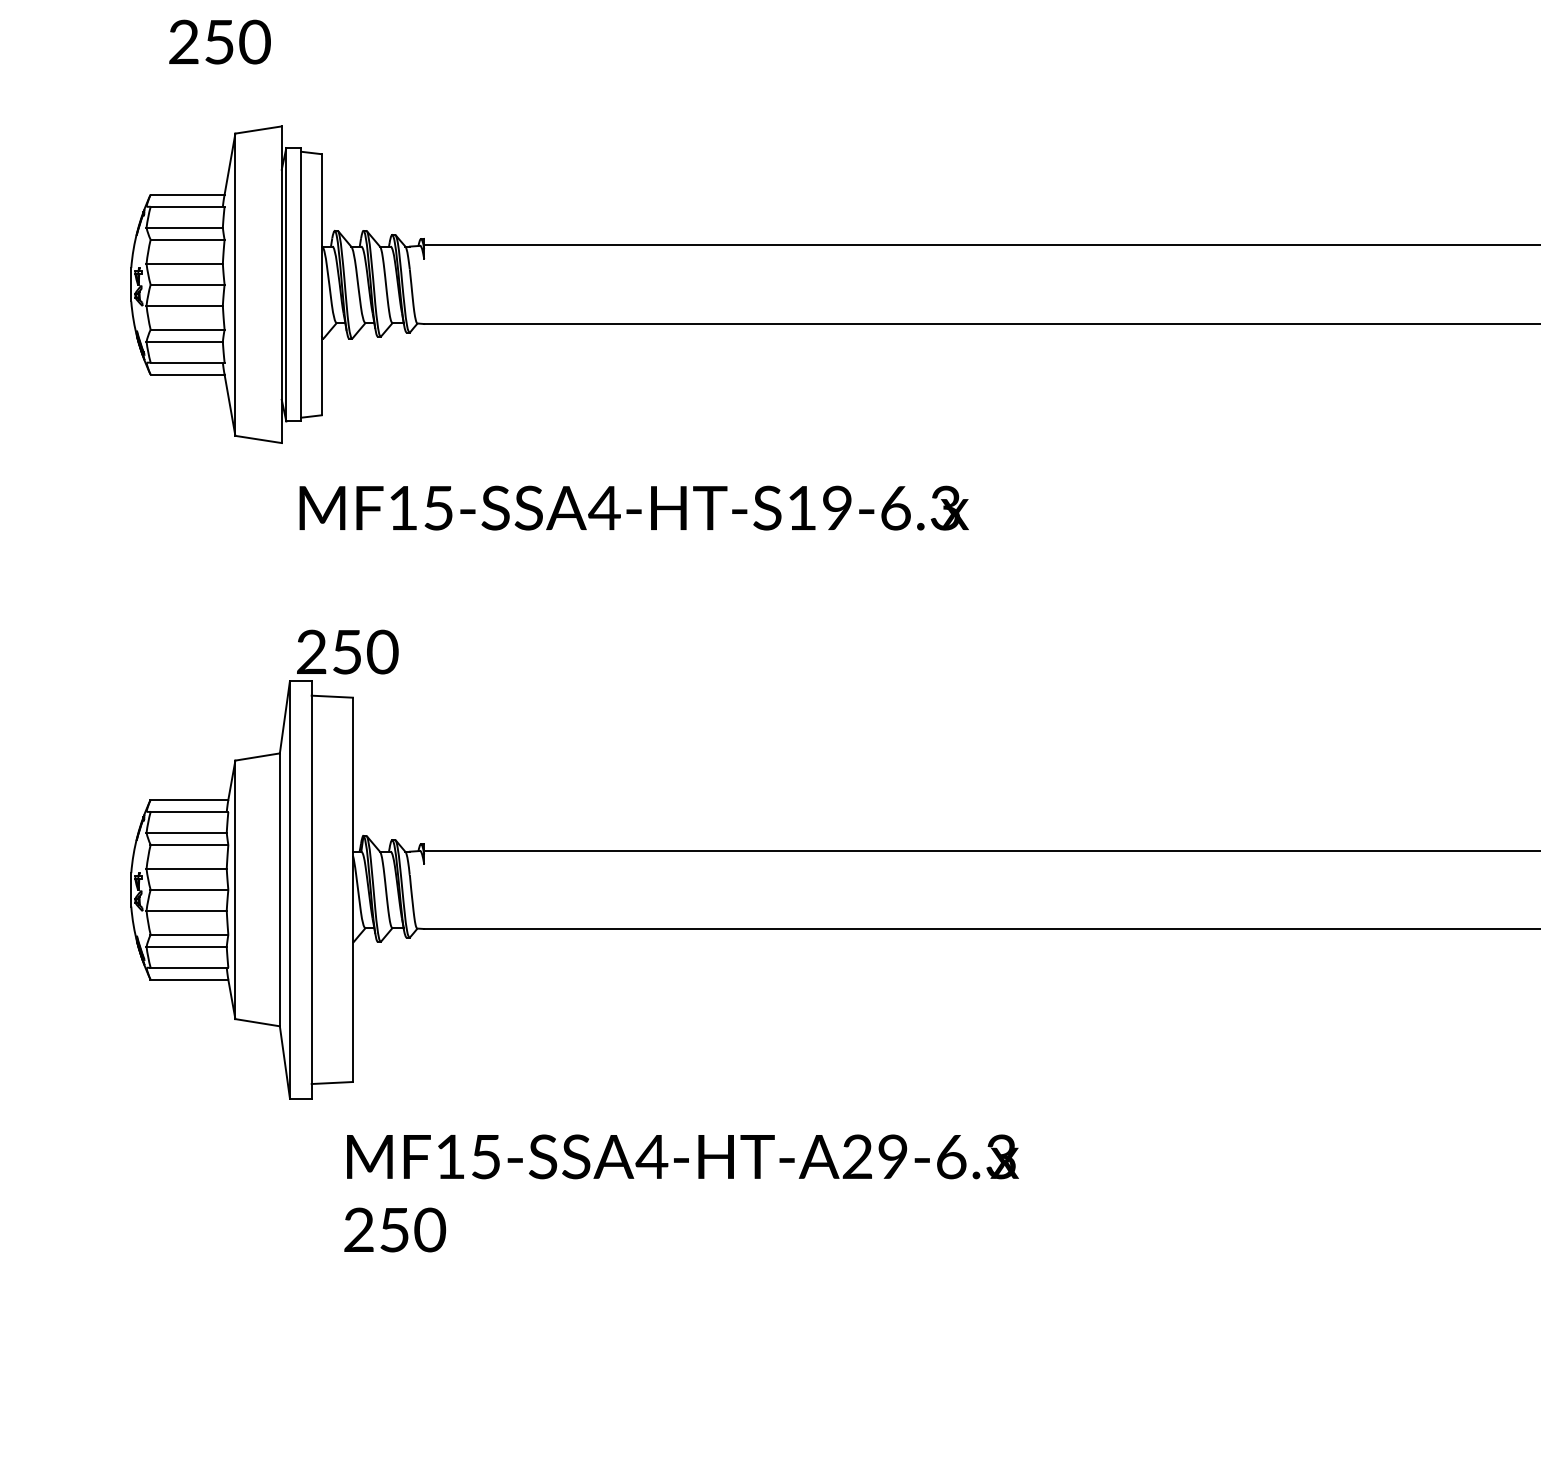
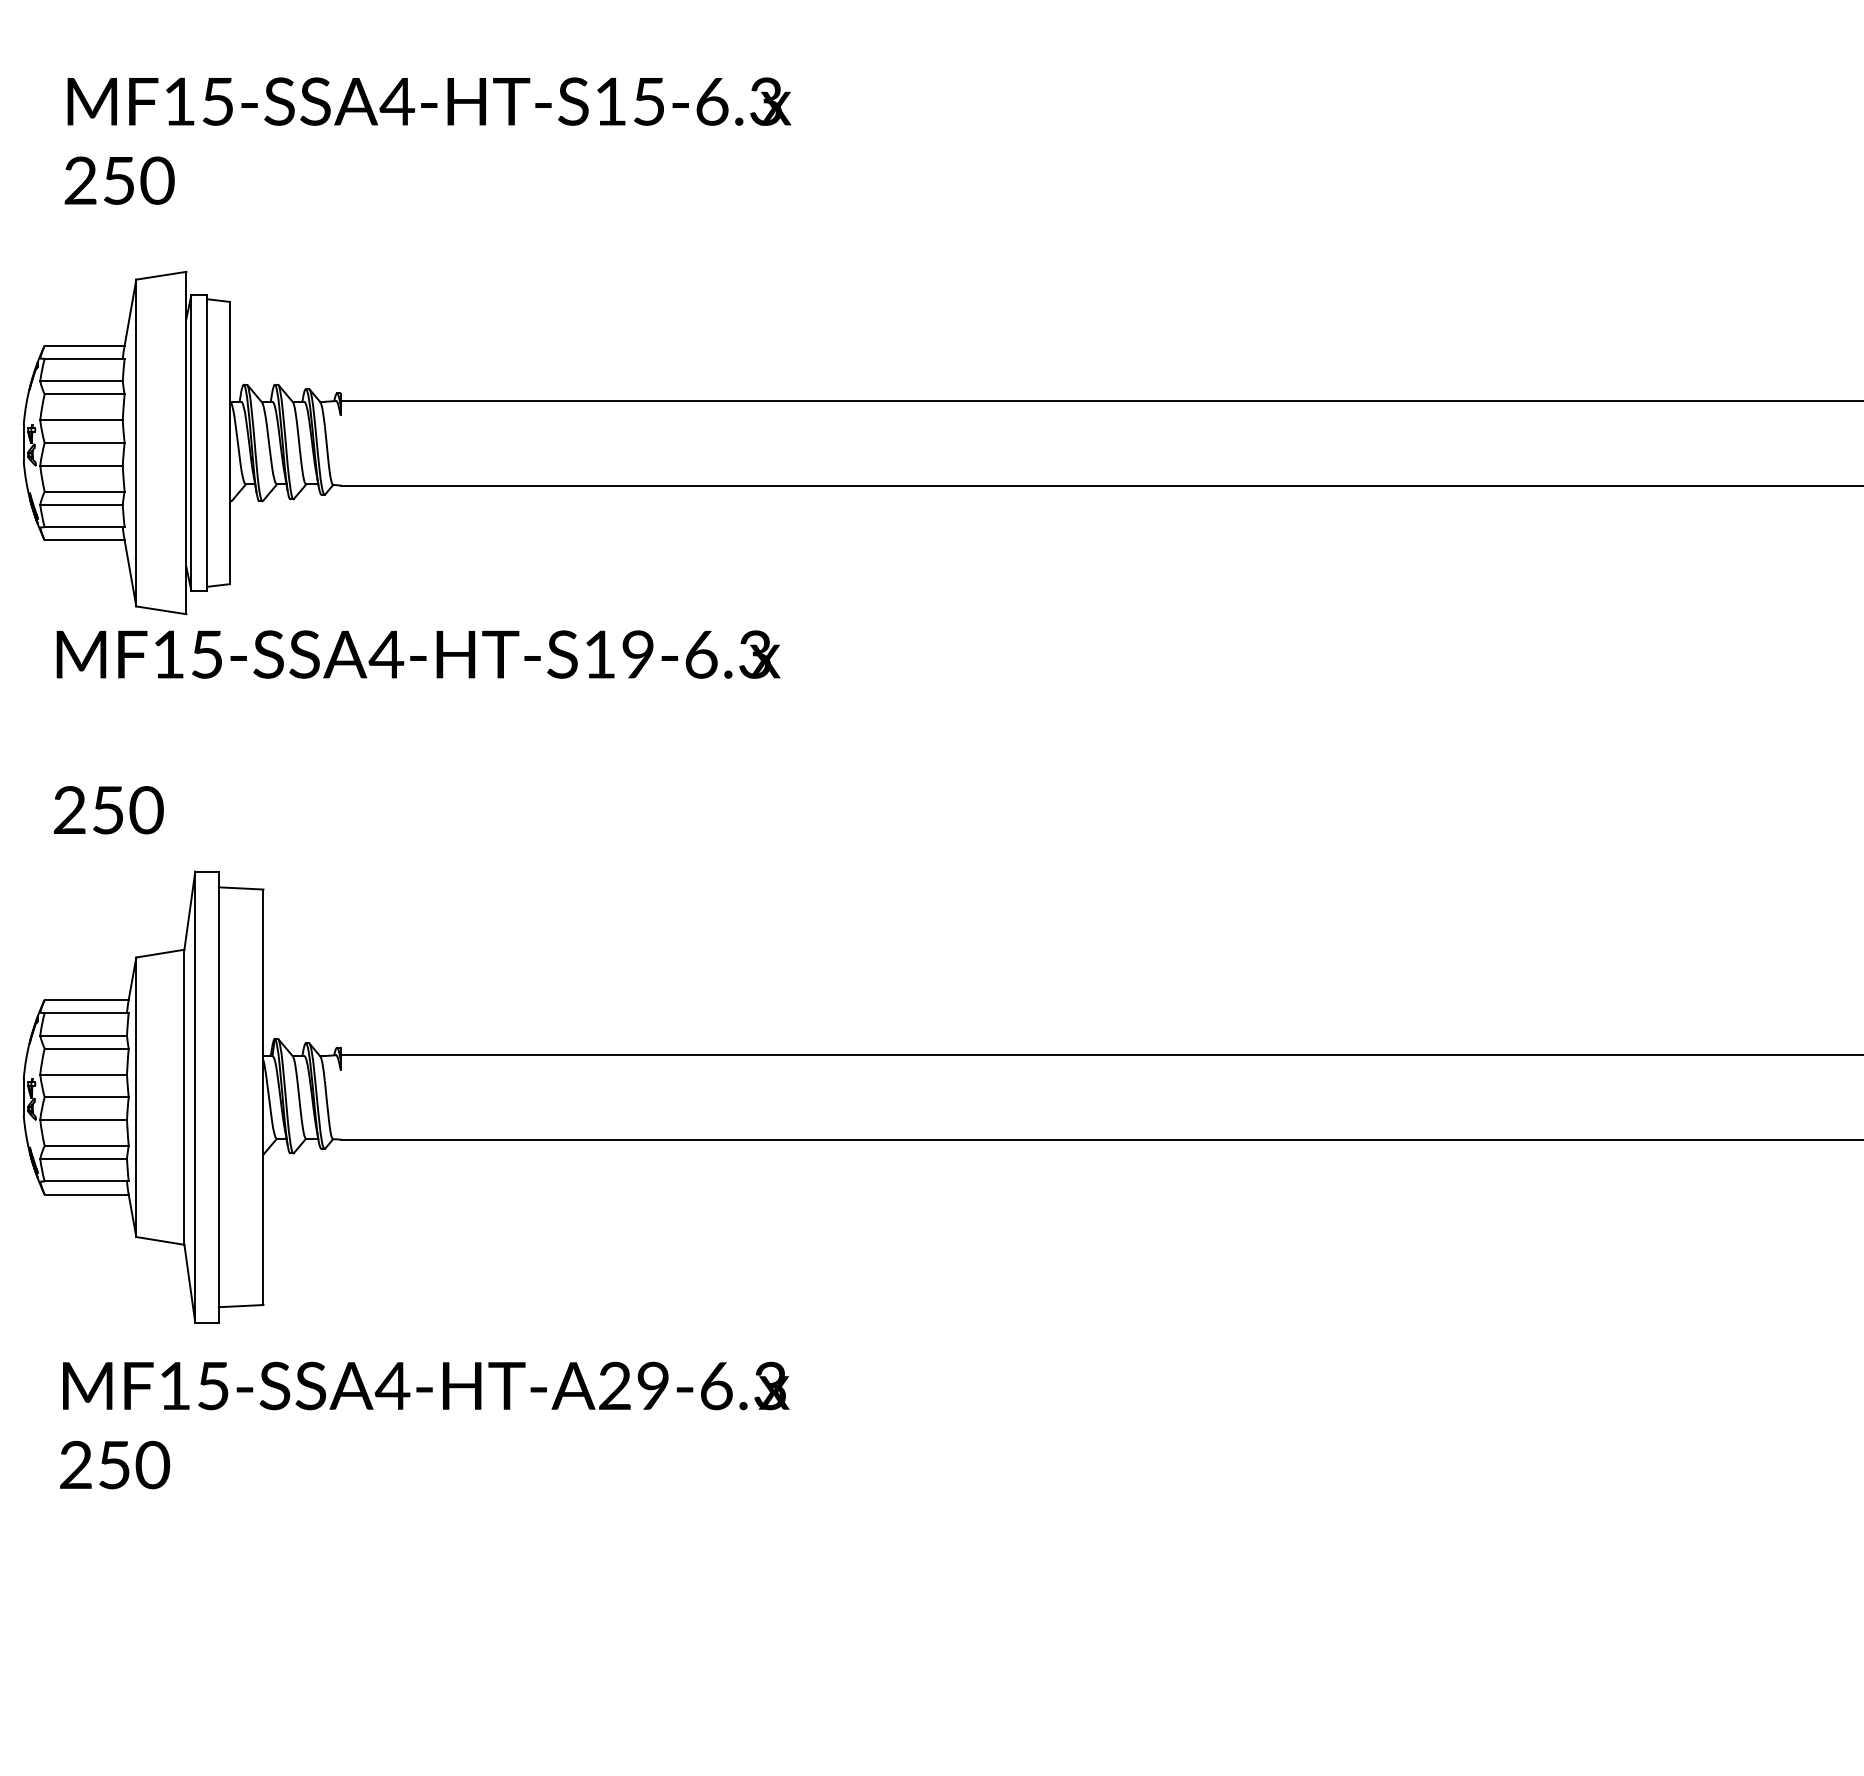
text: (632, 580) -> (416, 732), moved
text: (681, 1193) -> (424, 1425), moved

